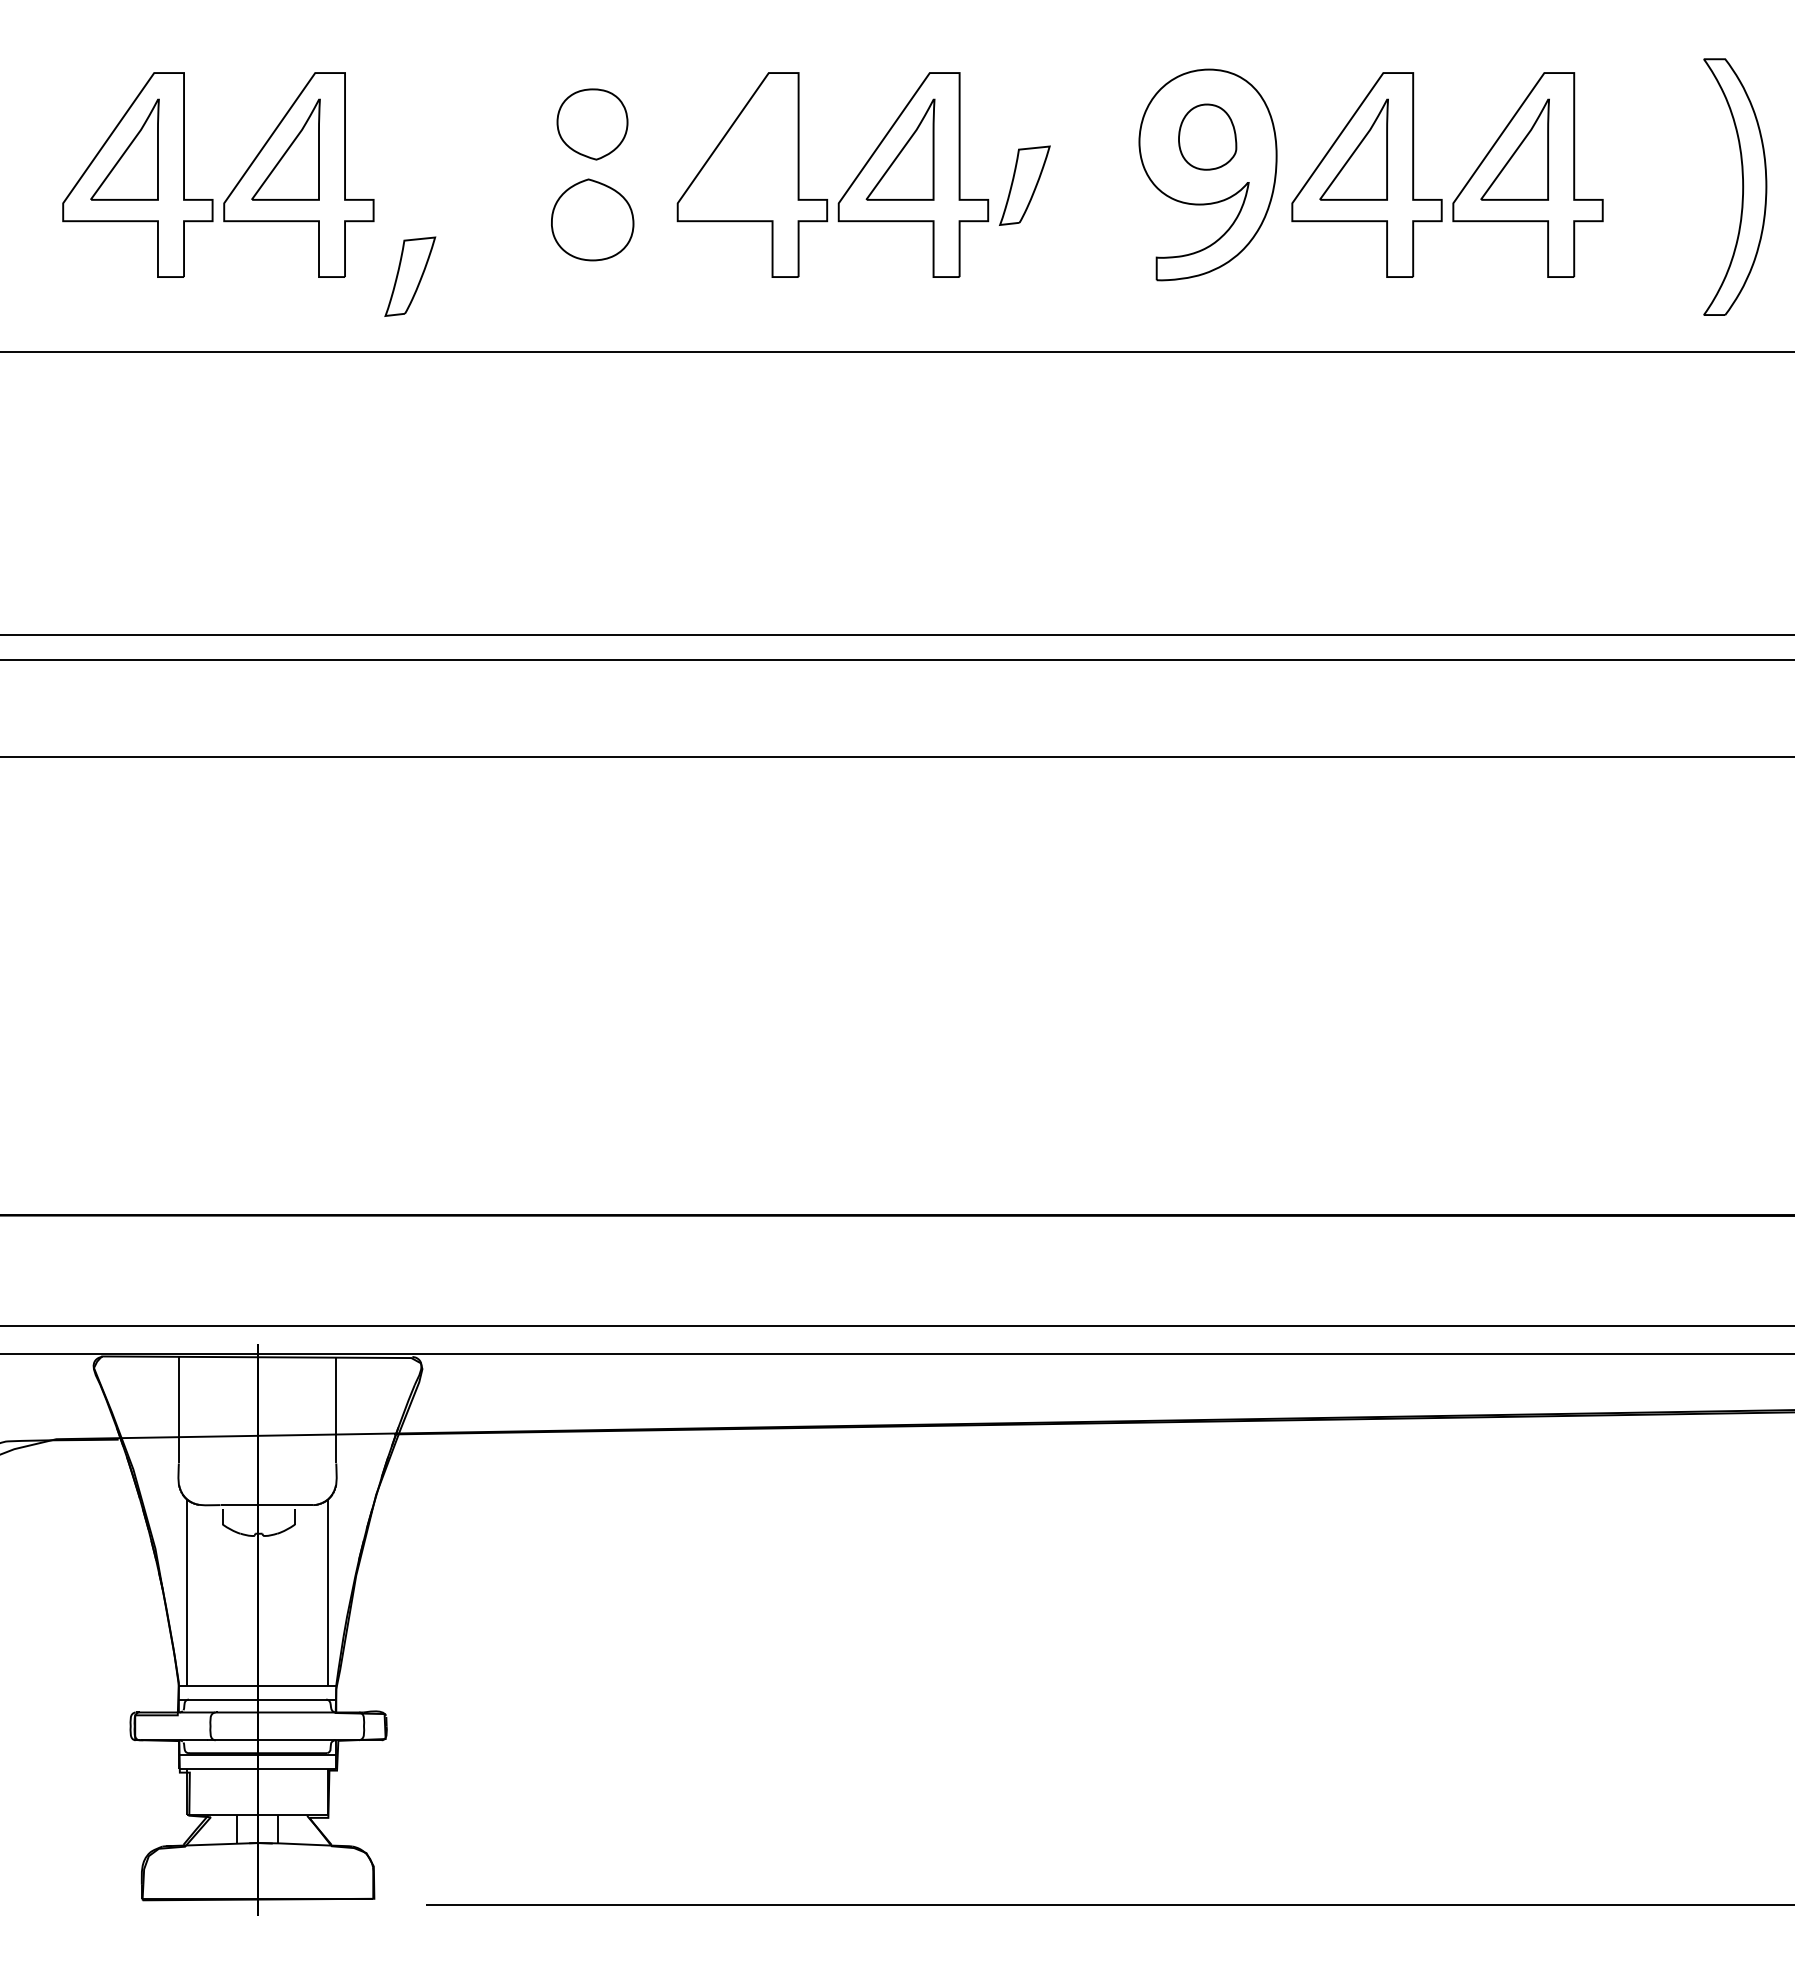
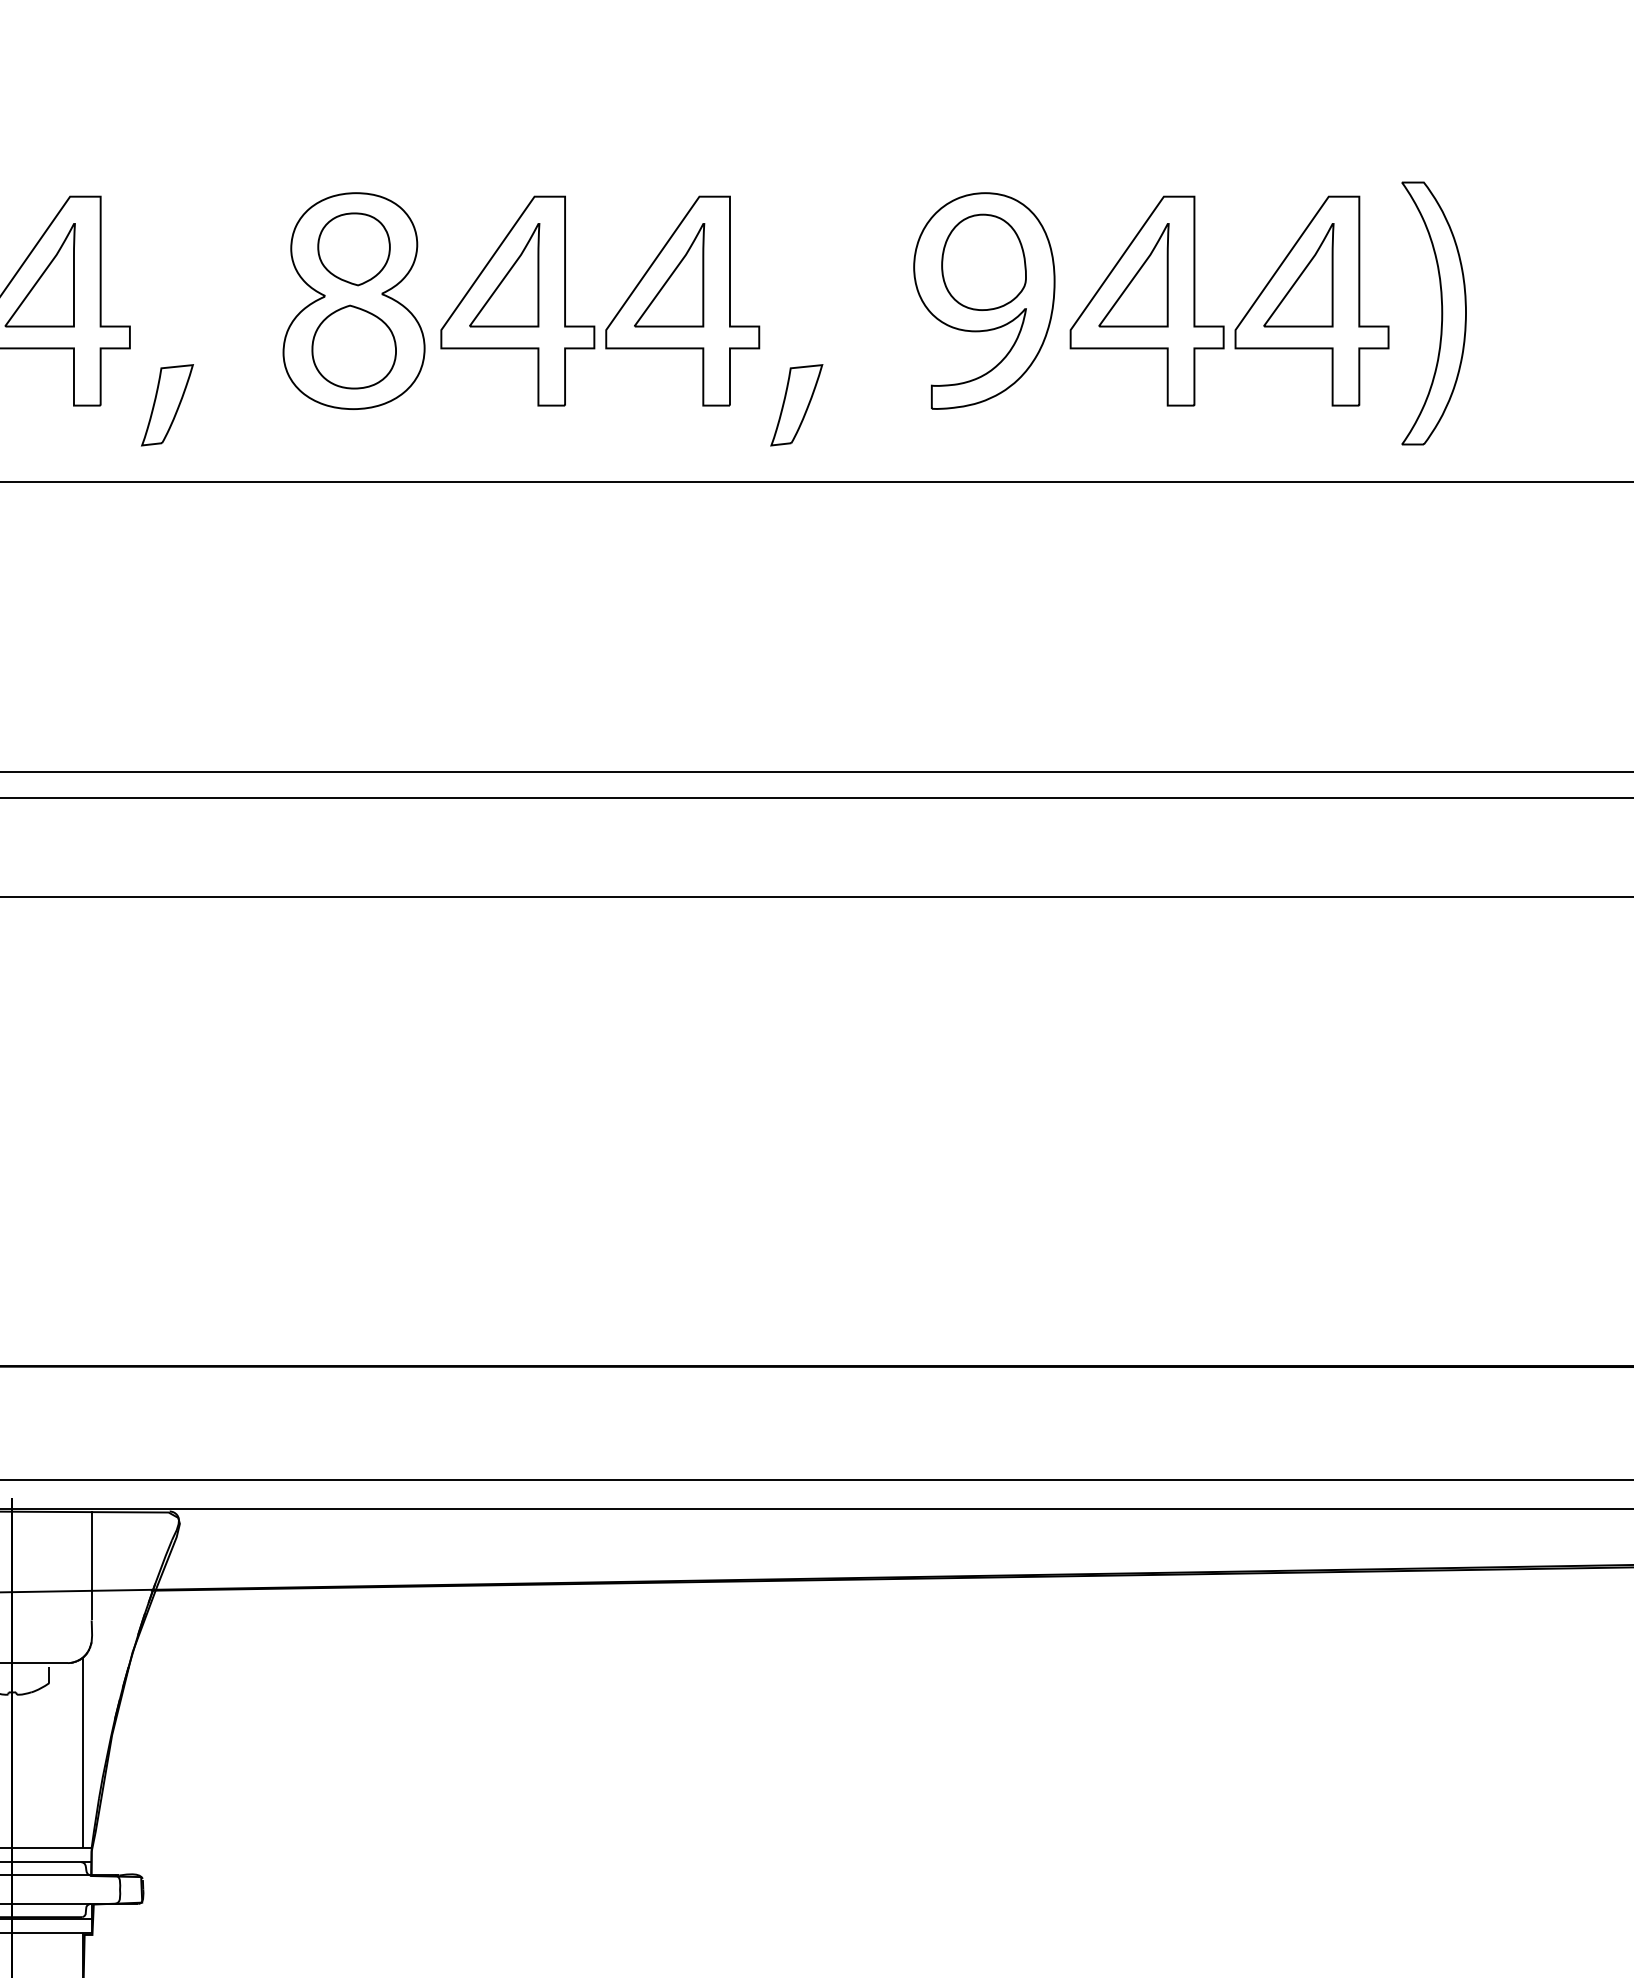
part: (1207, 136) -> (983, 261), size x1.43
part: (739, 149) -> (504, 274), added
part: (592, 174) -> (354, 300), added
part: (1024, 185) -> (796, 405), moved
part: (1742, 186) -> (1441, 312), moved

